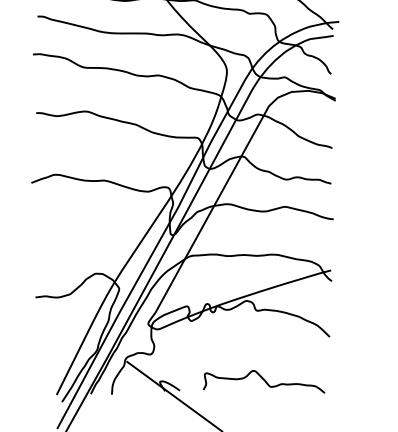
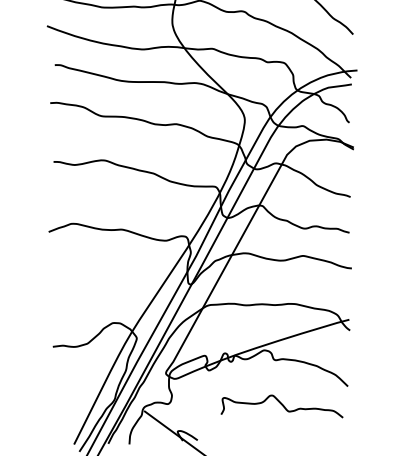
curve: (263, 380) -> (281, 405), moved

